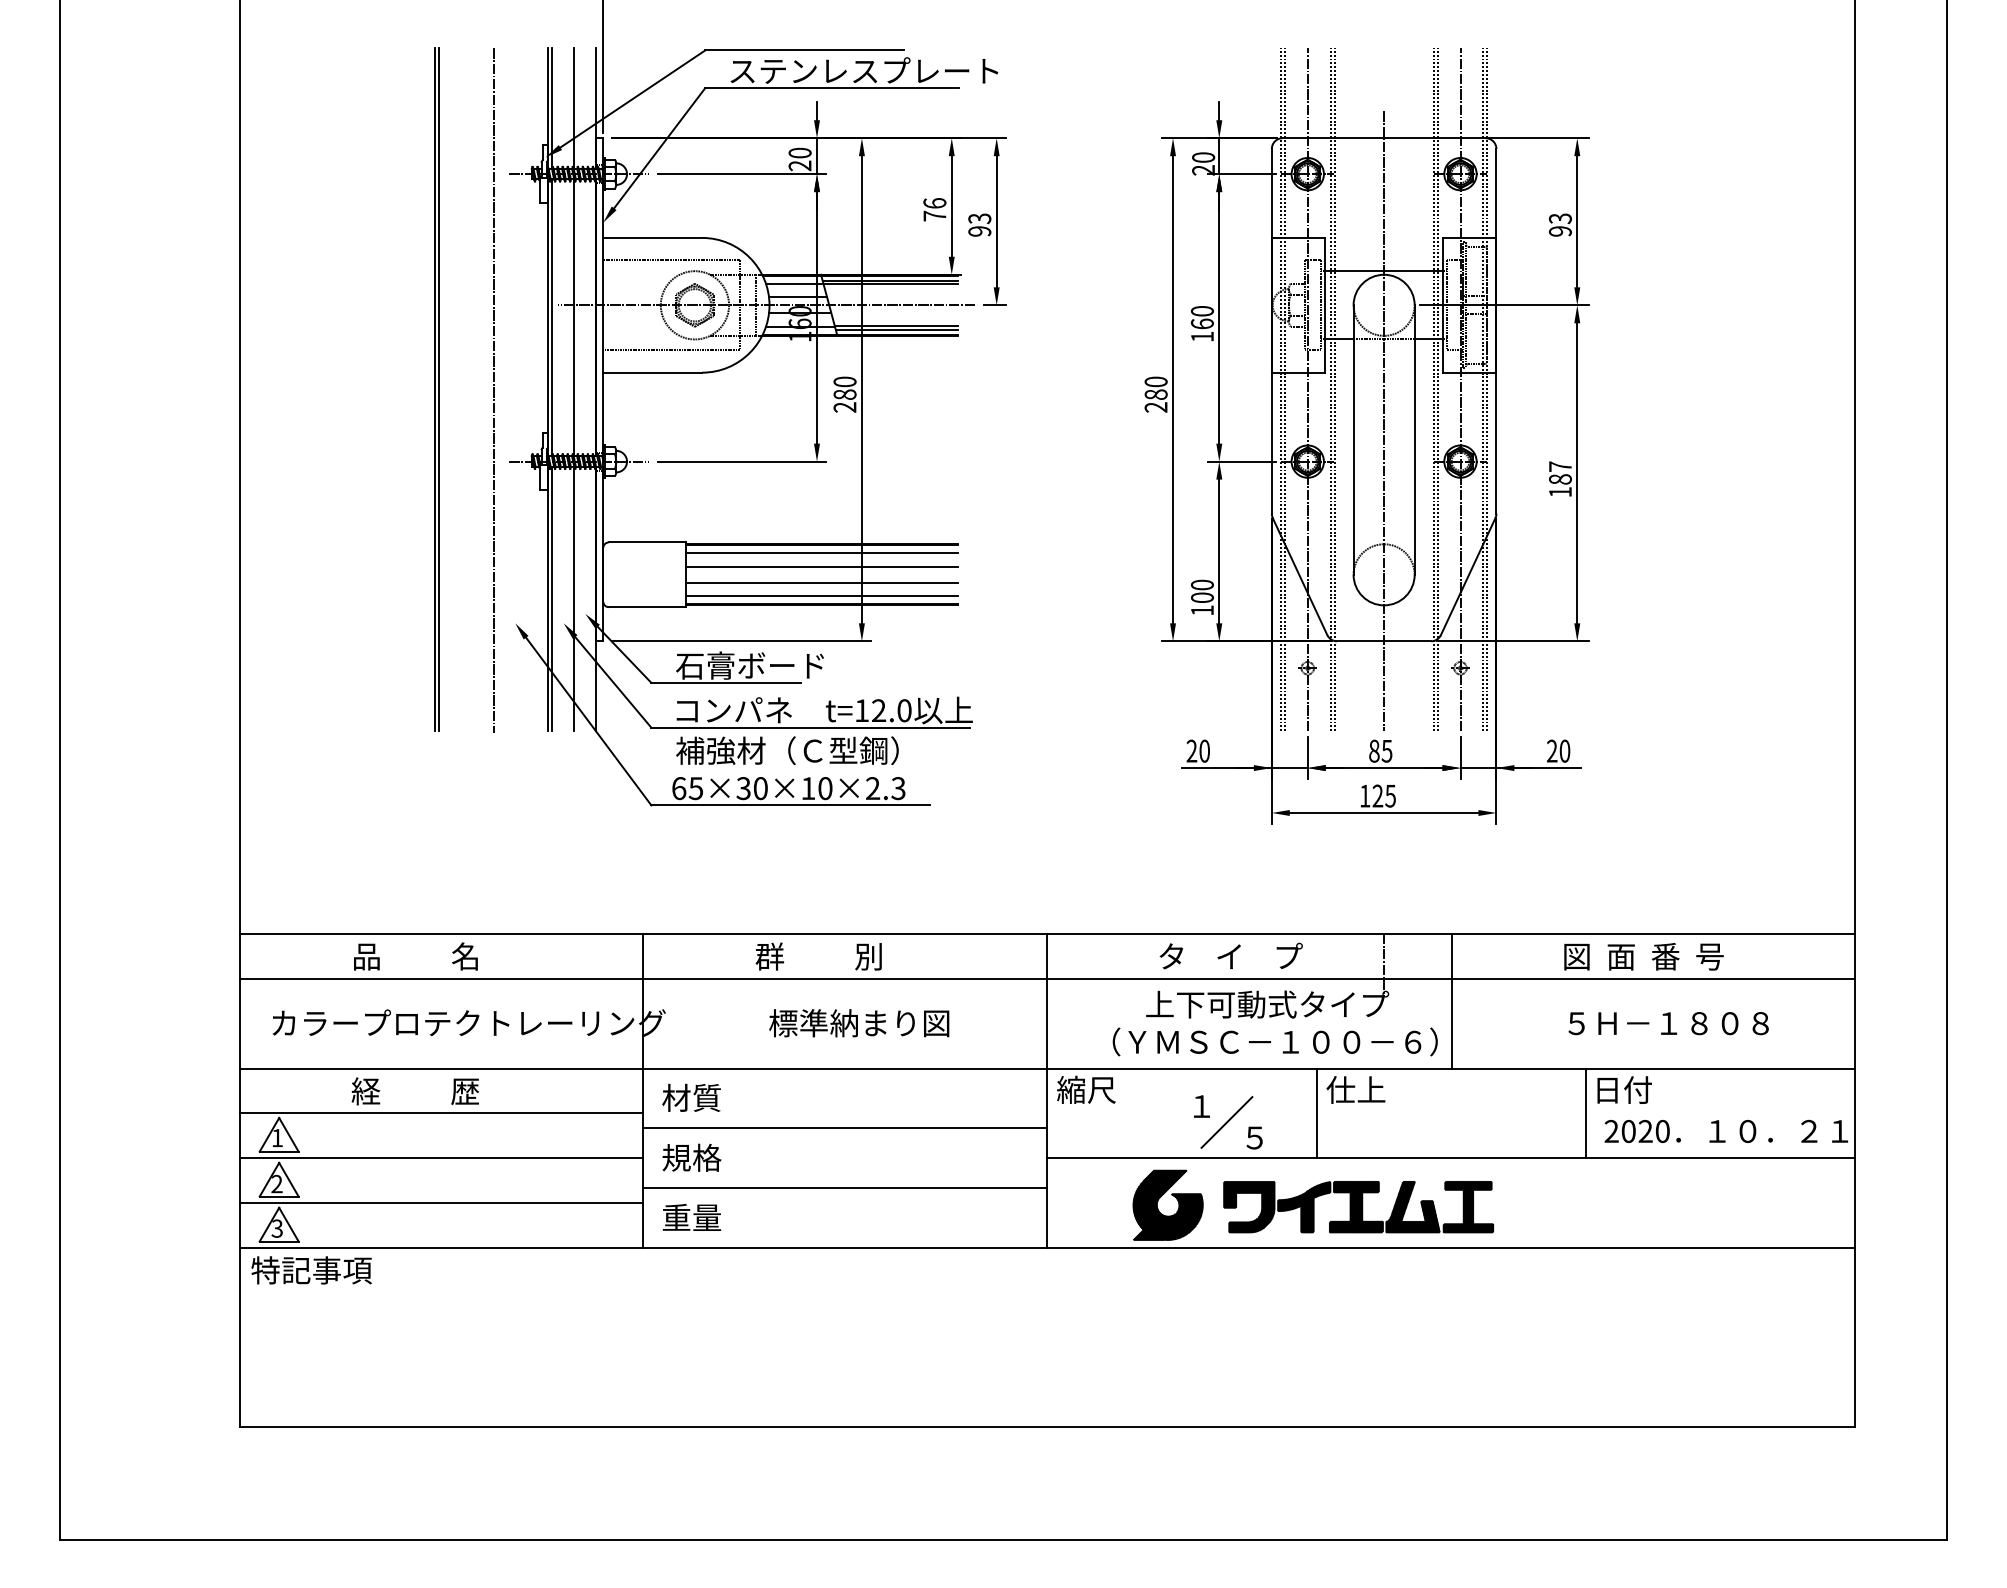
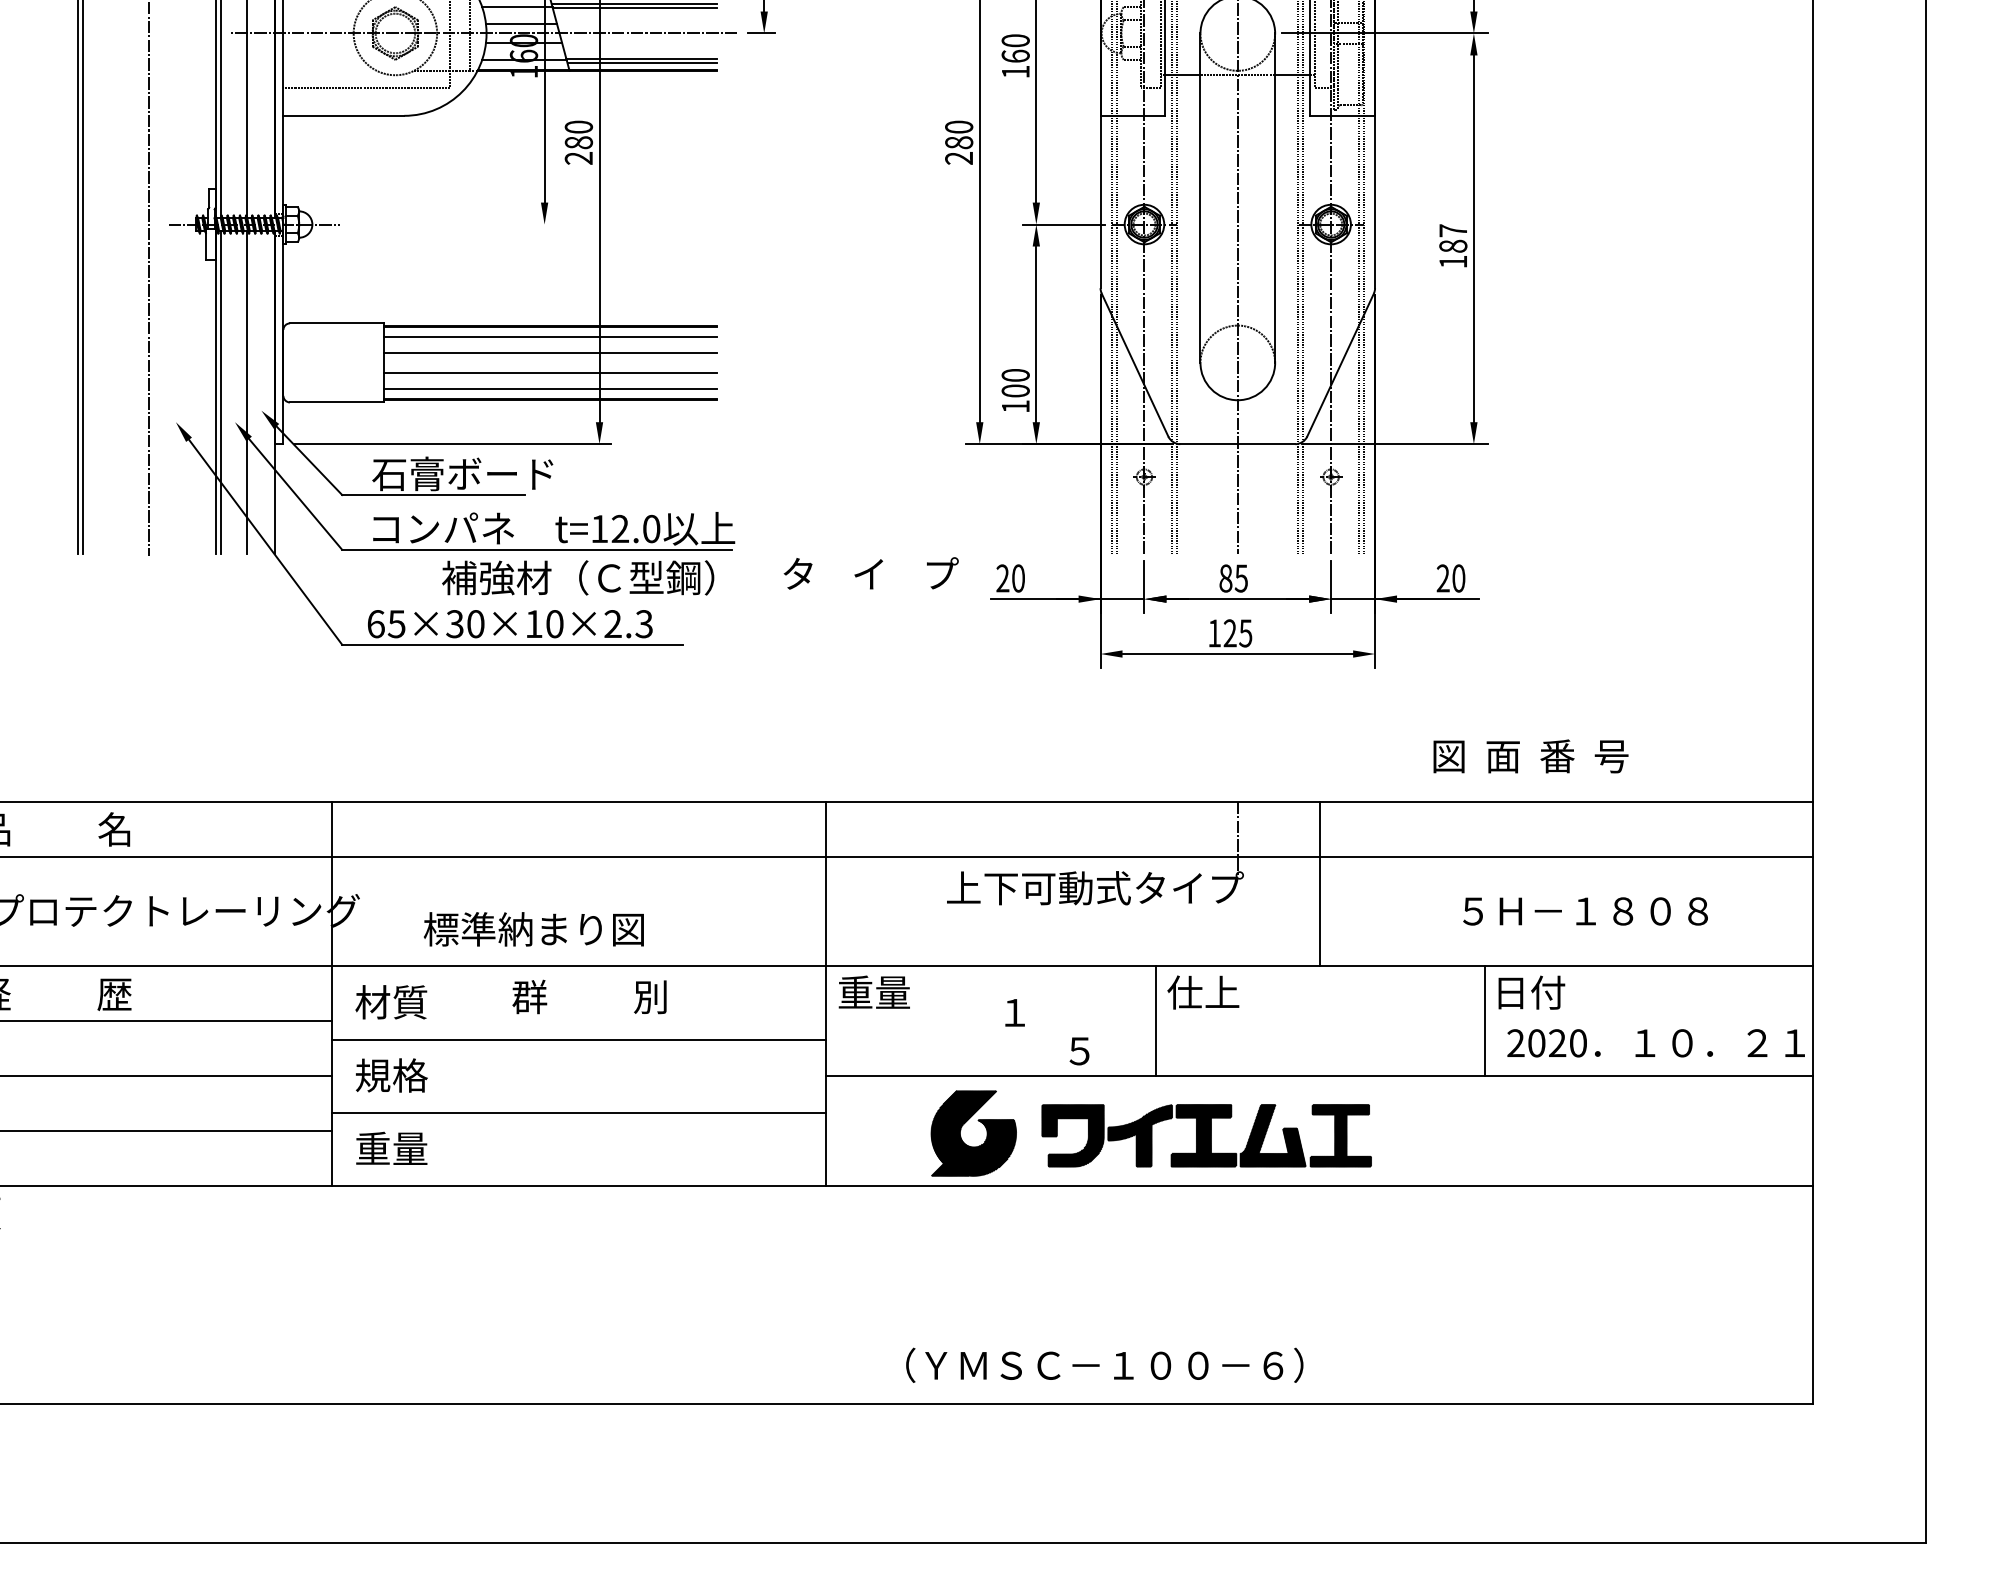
line: (741, 461) -> (452, 224), removed
text: (787, 750) -> (578, 577), moved
text: (1230, 955) -> (870, 572), moved
text: (818, 956) -> (589, 996), moved
text: (1643, 956) -> (1530, 756), moved
text: (859, 1023) -> (534, 929), moved
text: (1274, 1041) -> (1103, 1364), moved
text: (1086, 1089) -> (874, 992), 縮尺 -> 重量
line: (1226, 1122) -> (1045, 1032), removed

